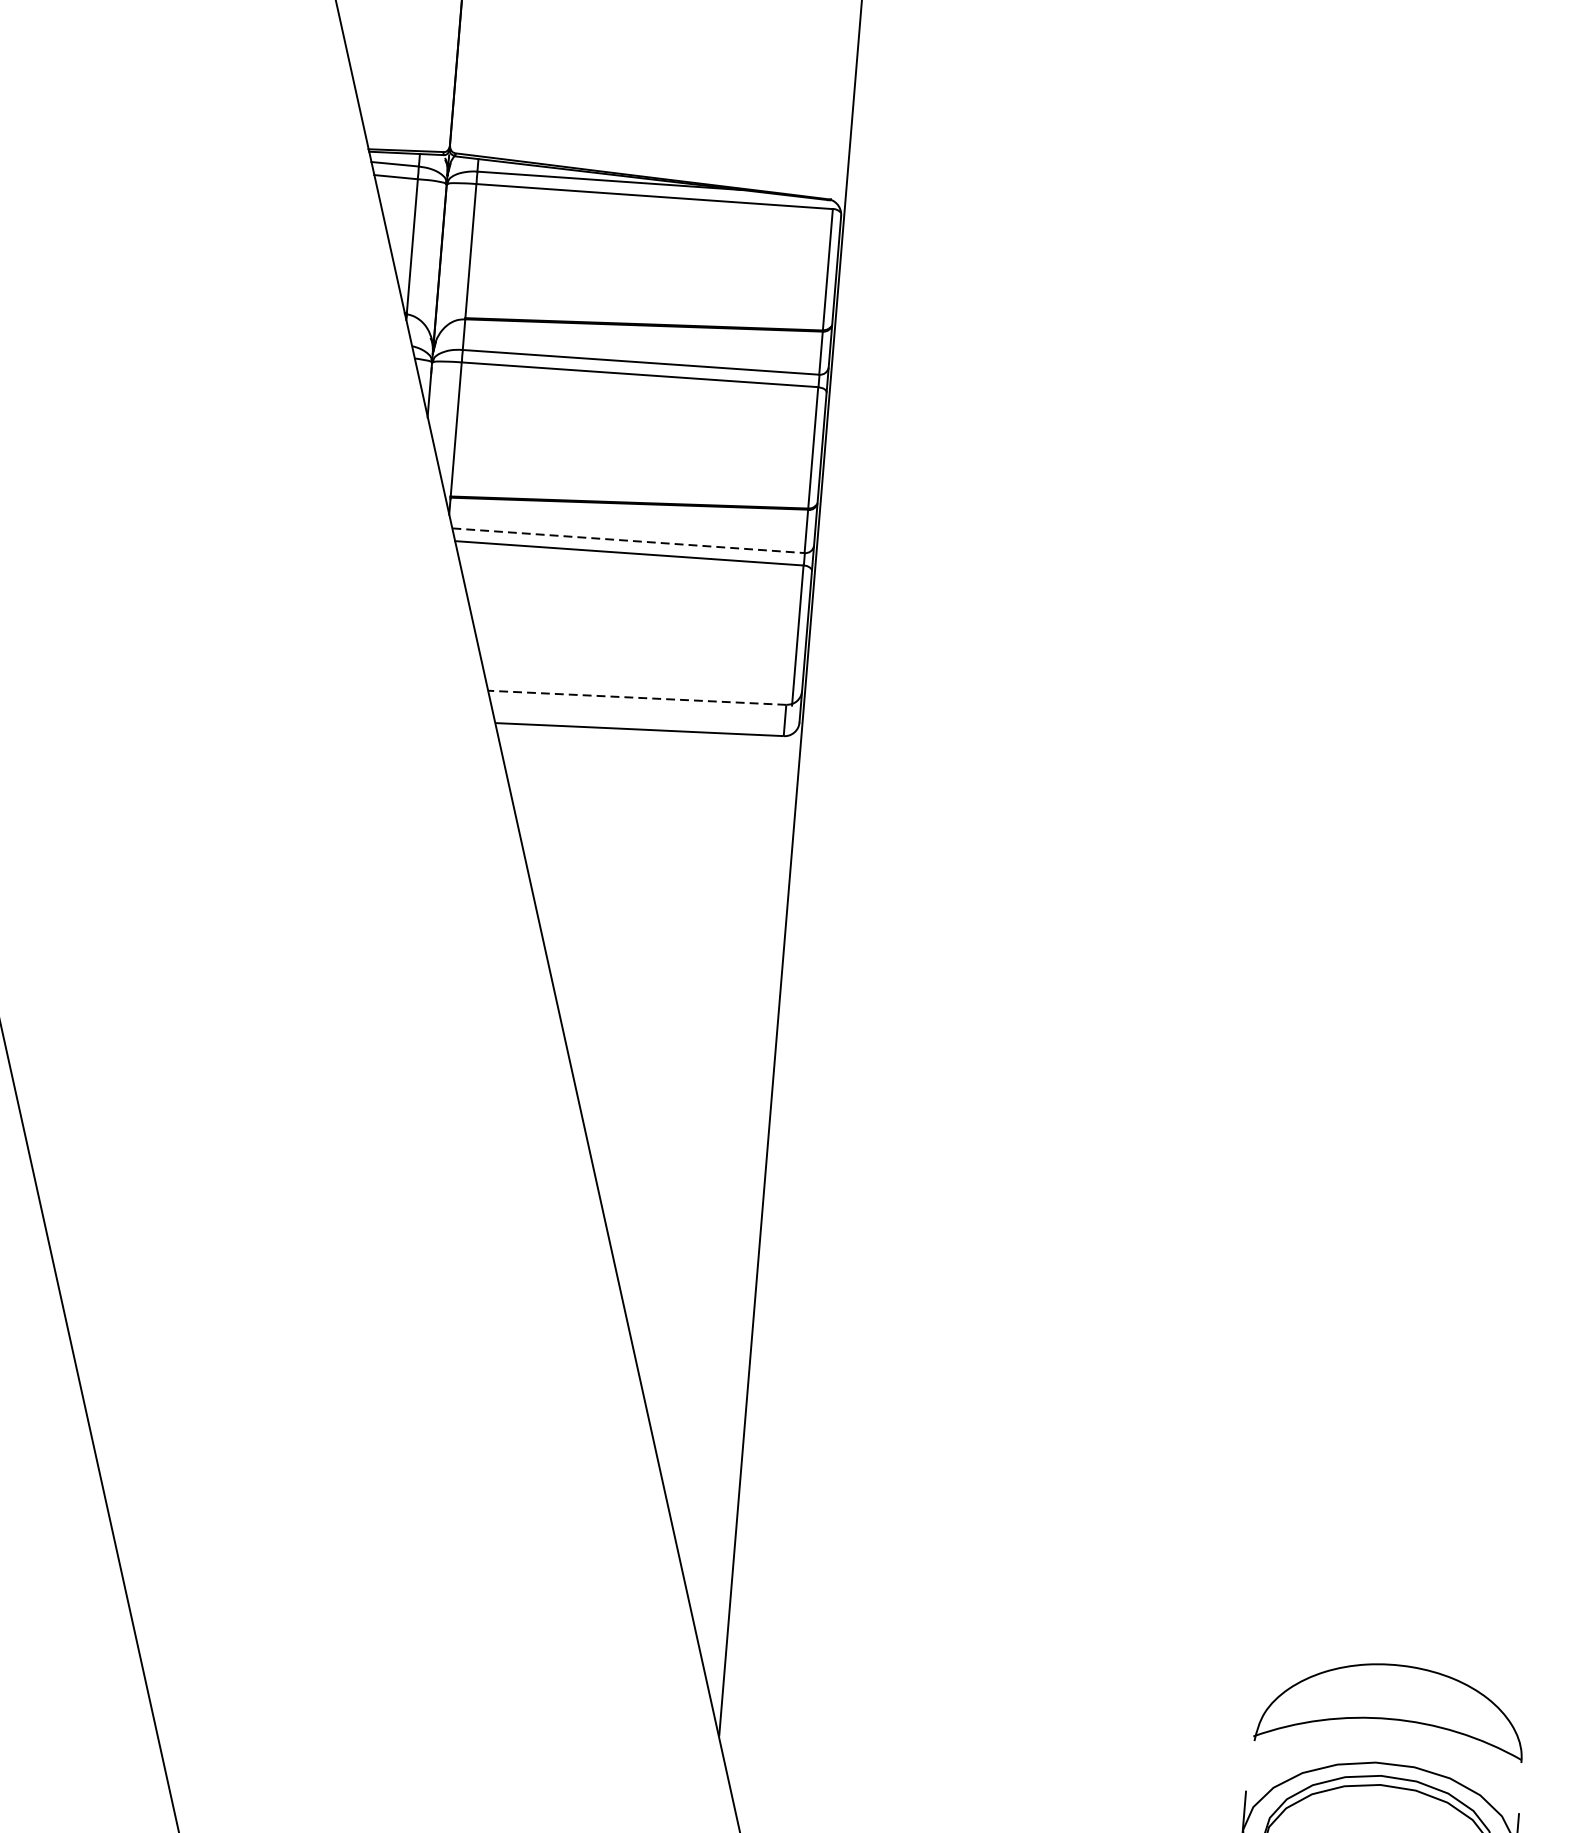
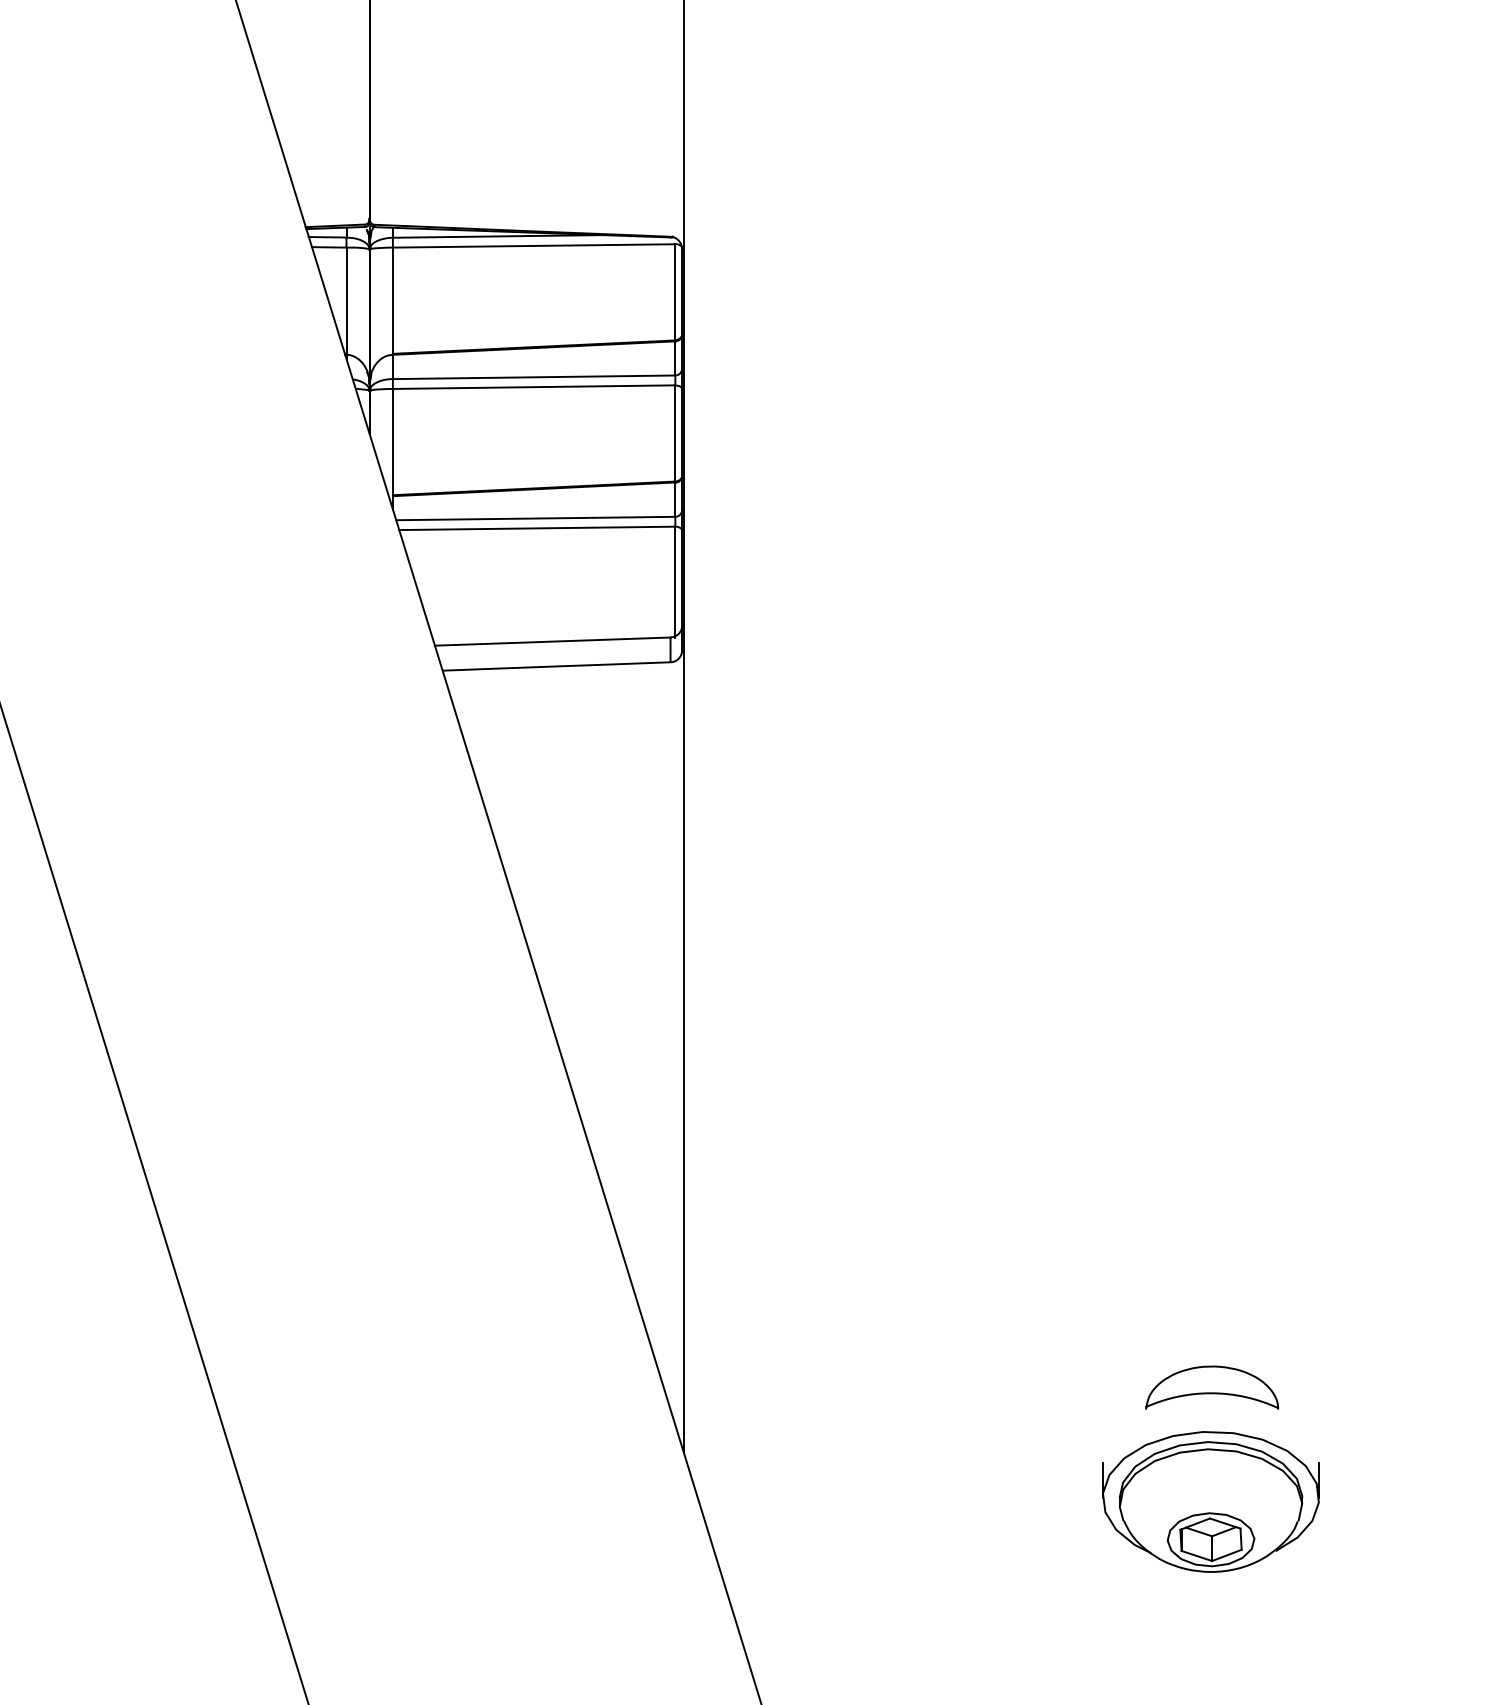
line: (629, 540) -> (536, 518), dashed -> solid
line: (636, 697) -> (552, 641), dashed -> solid
part: (1392, 1707) -> (1212, 1387), size x0.62

